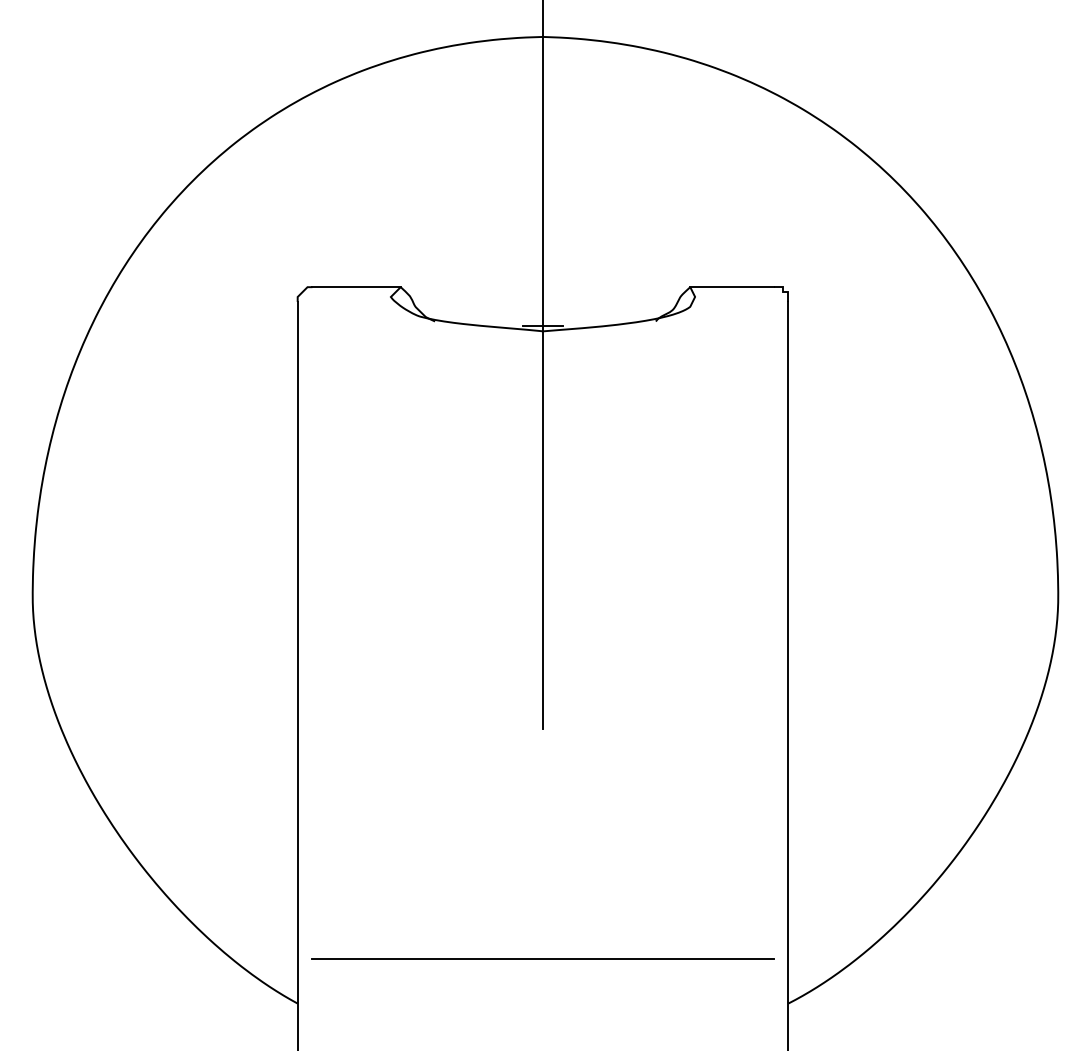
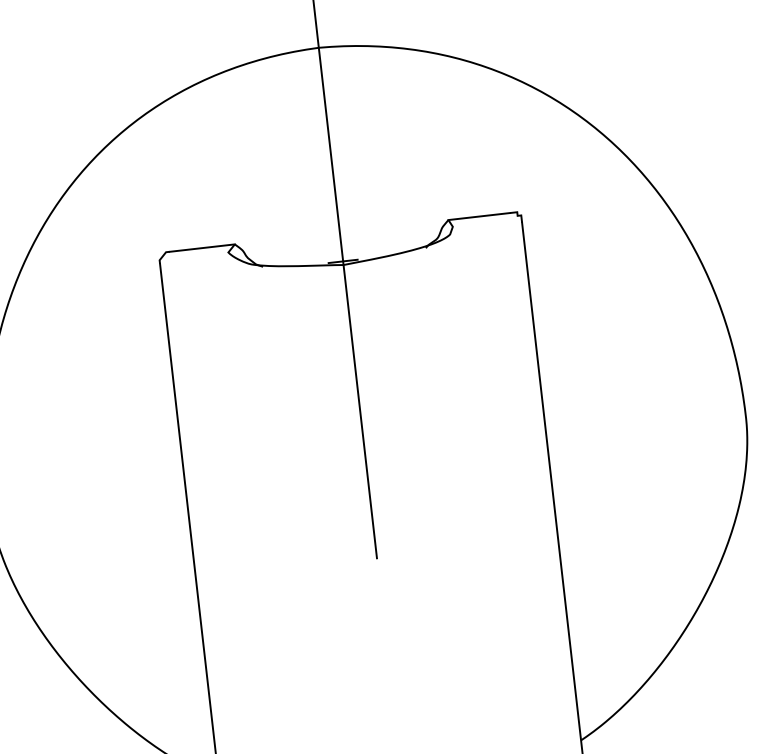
line: (542, 959) -> (395, 728), removed

